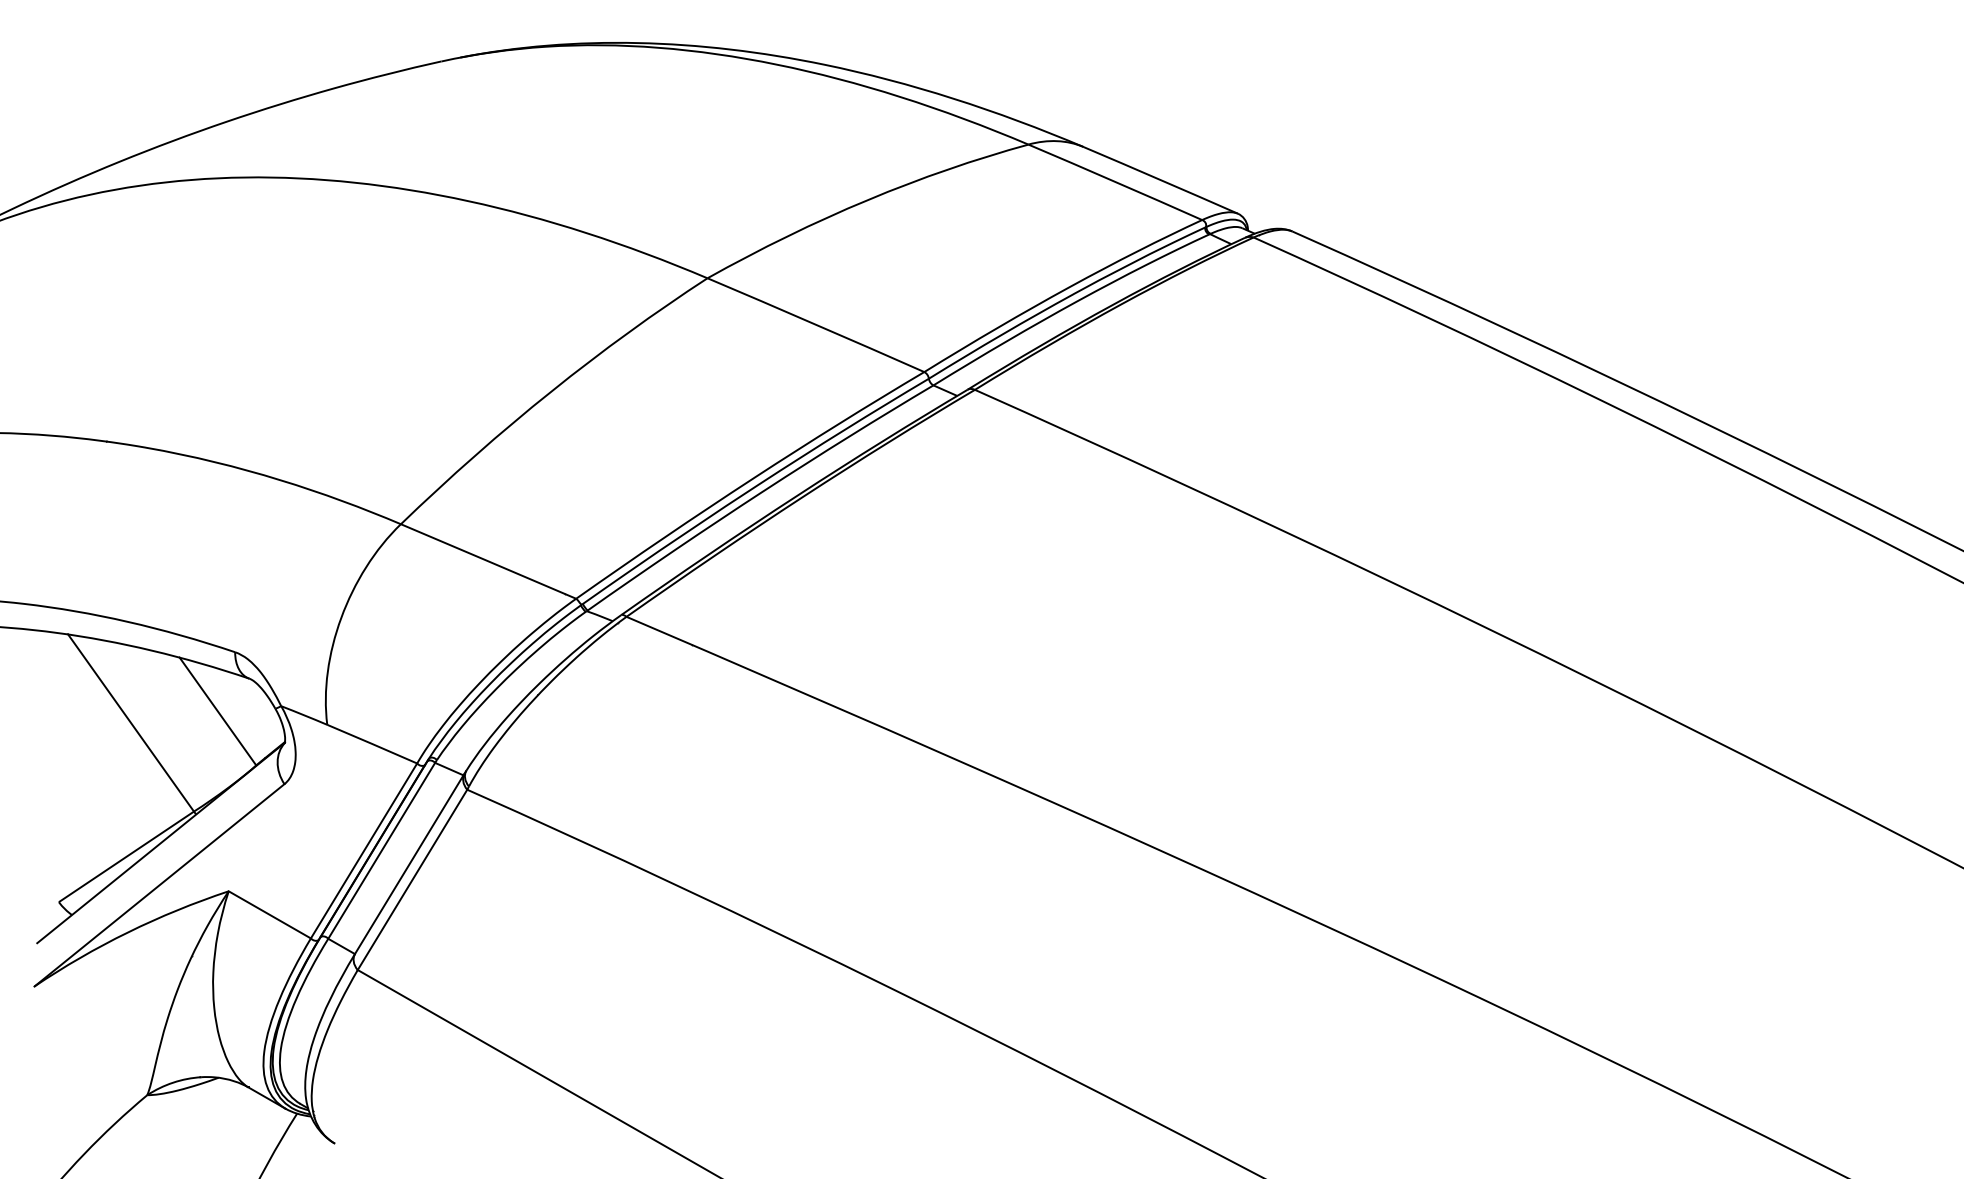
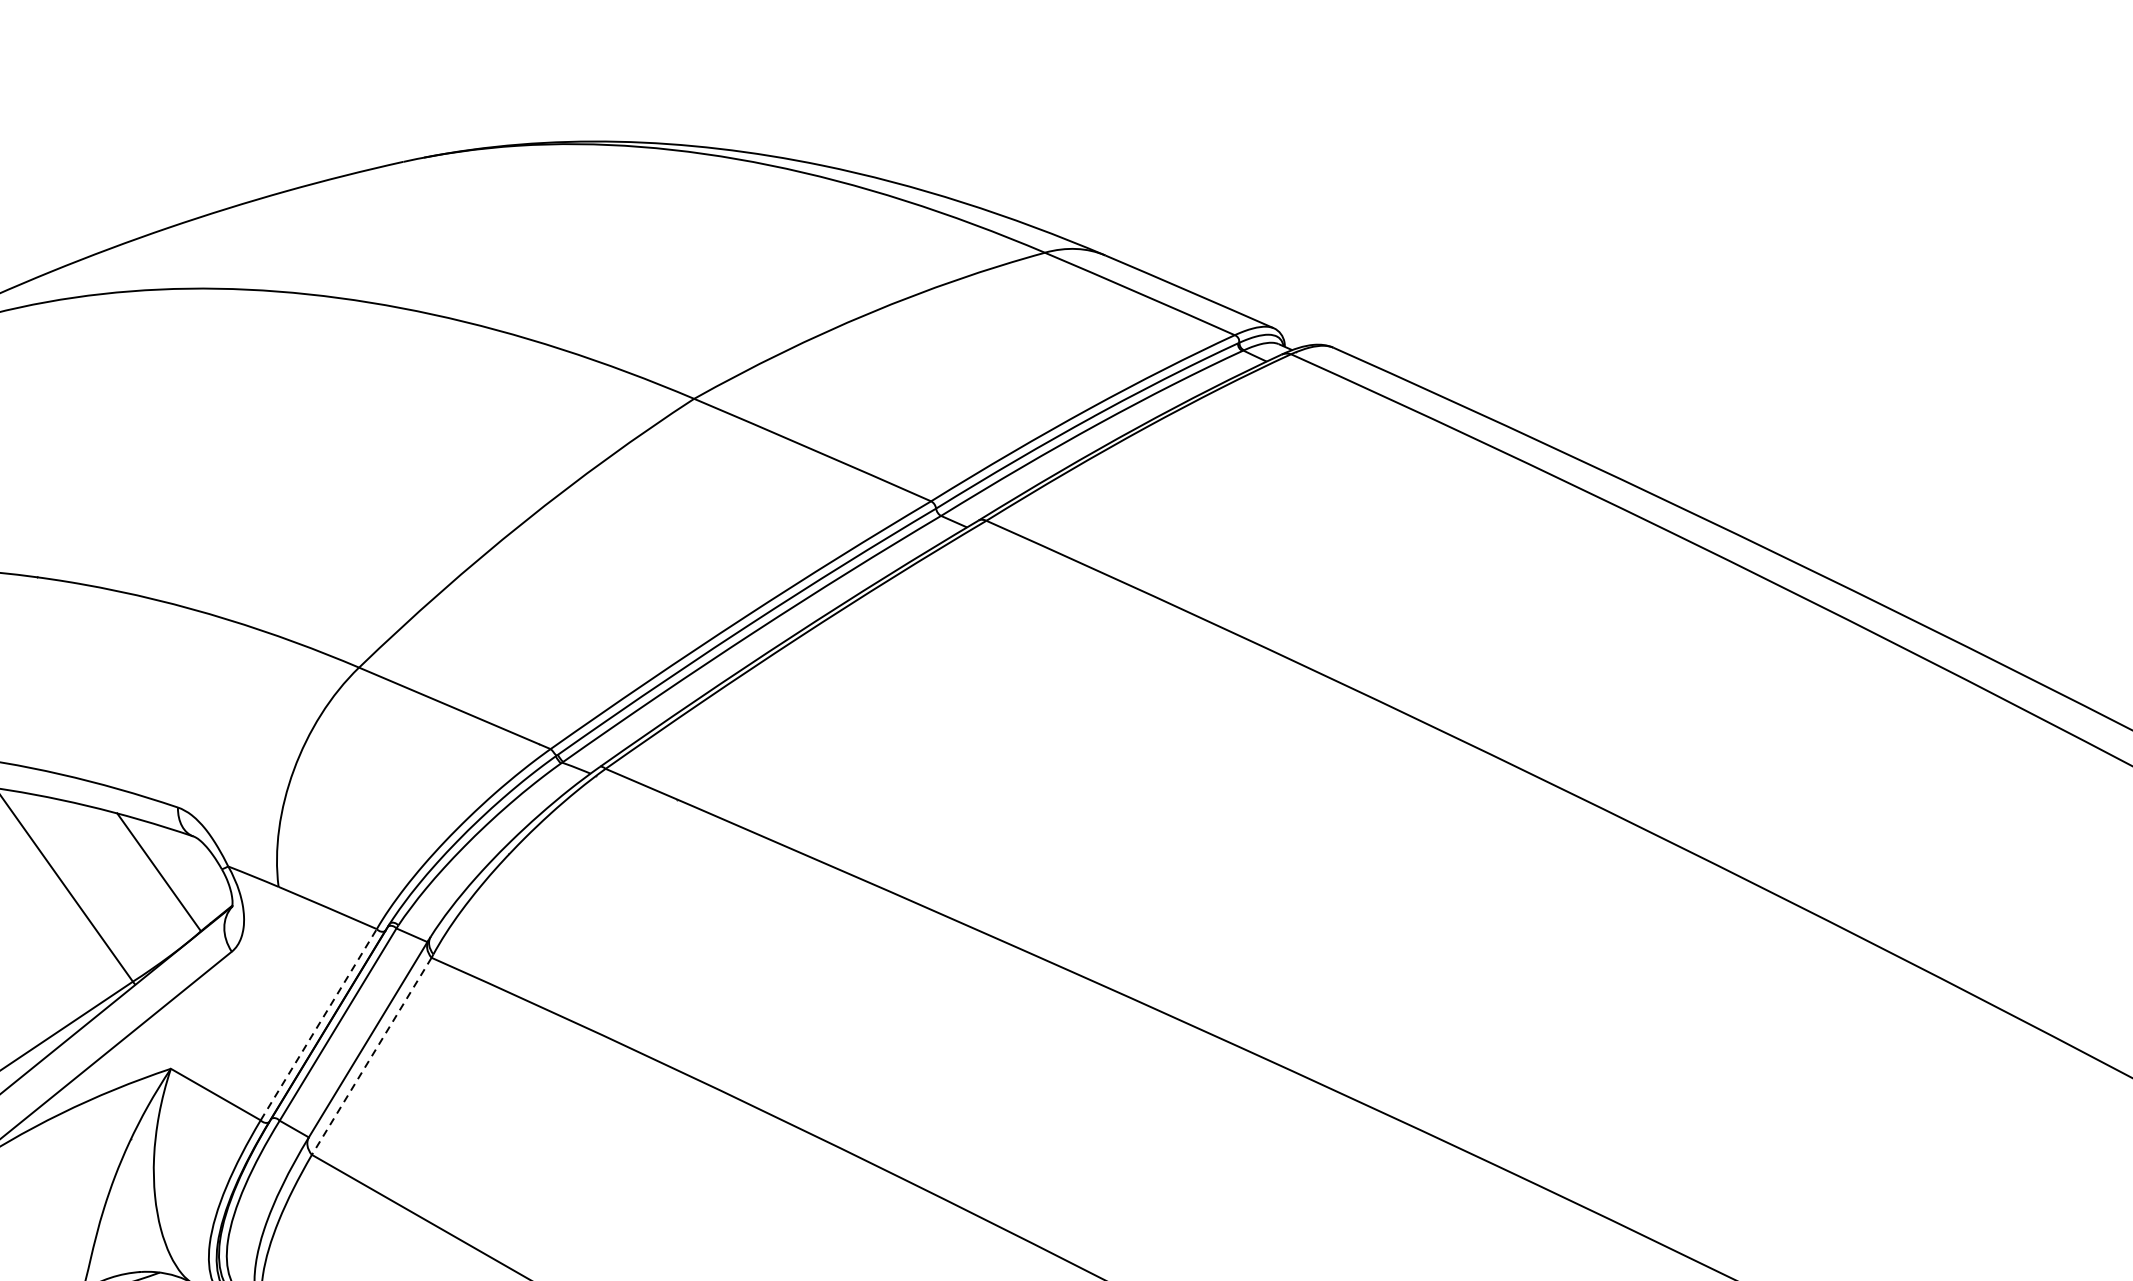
line: (364, 850) -> (319, 1024), solid -> dashed
line: (412, 880) -> (371, 1057), solid -> dashed

